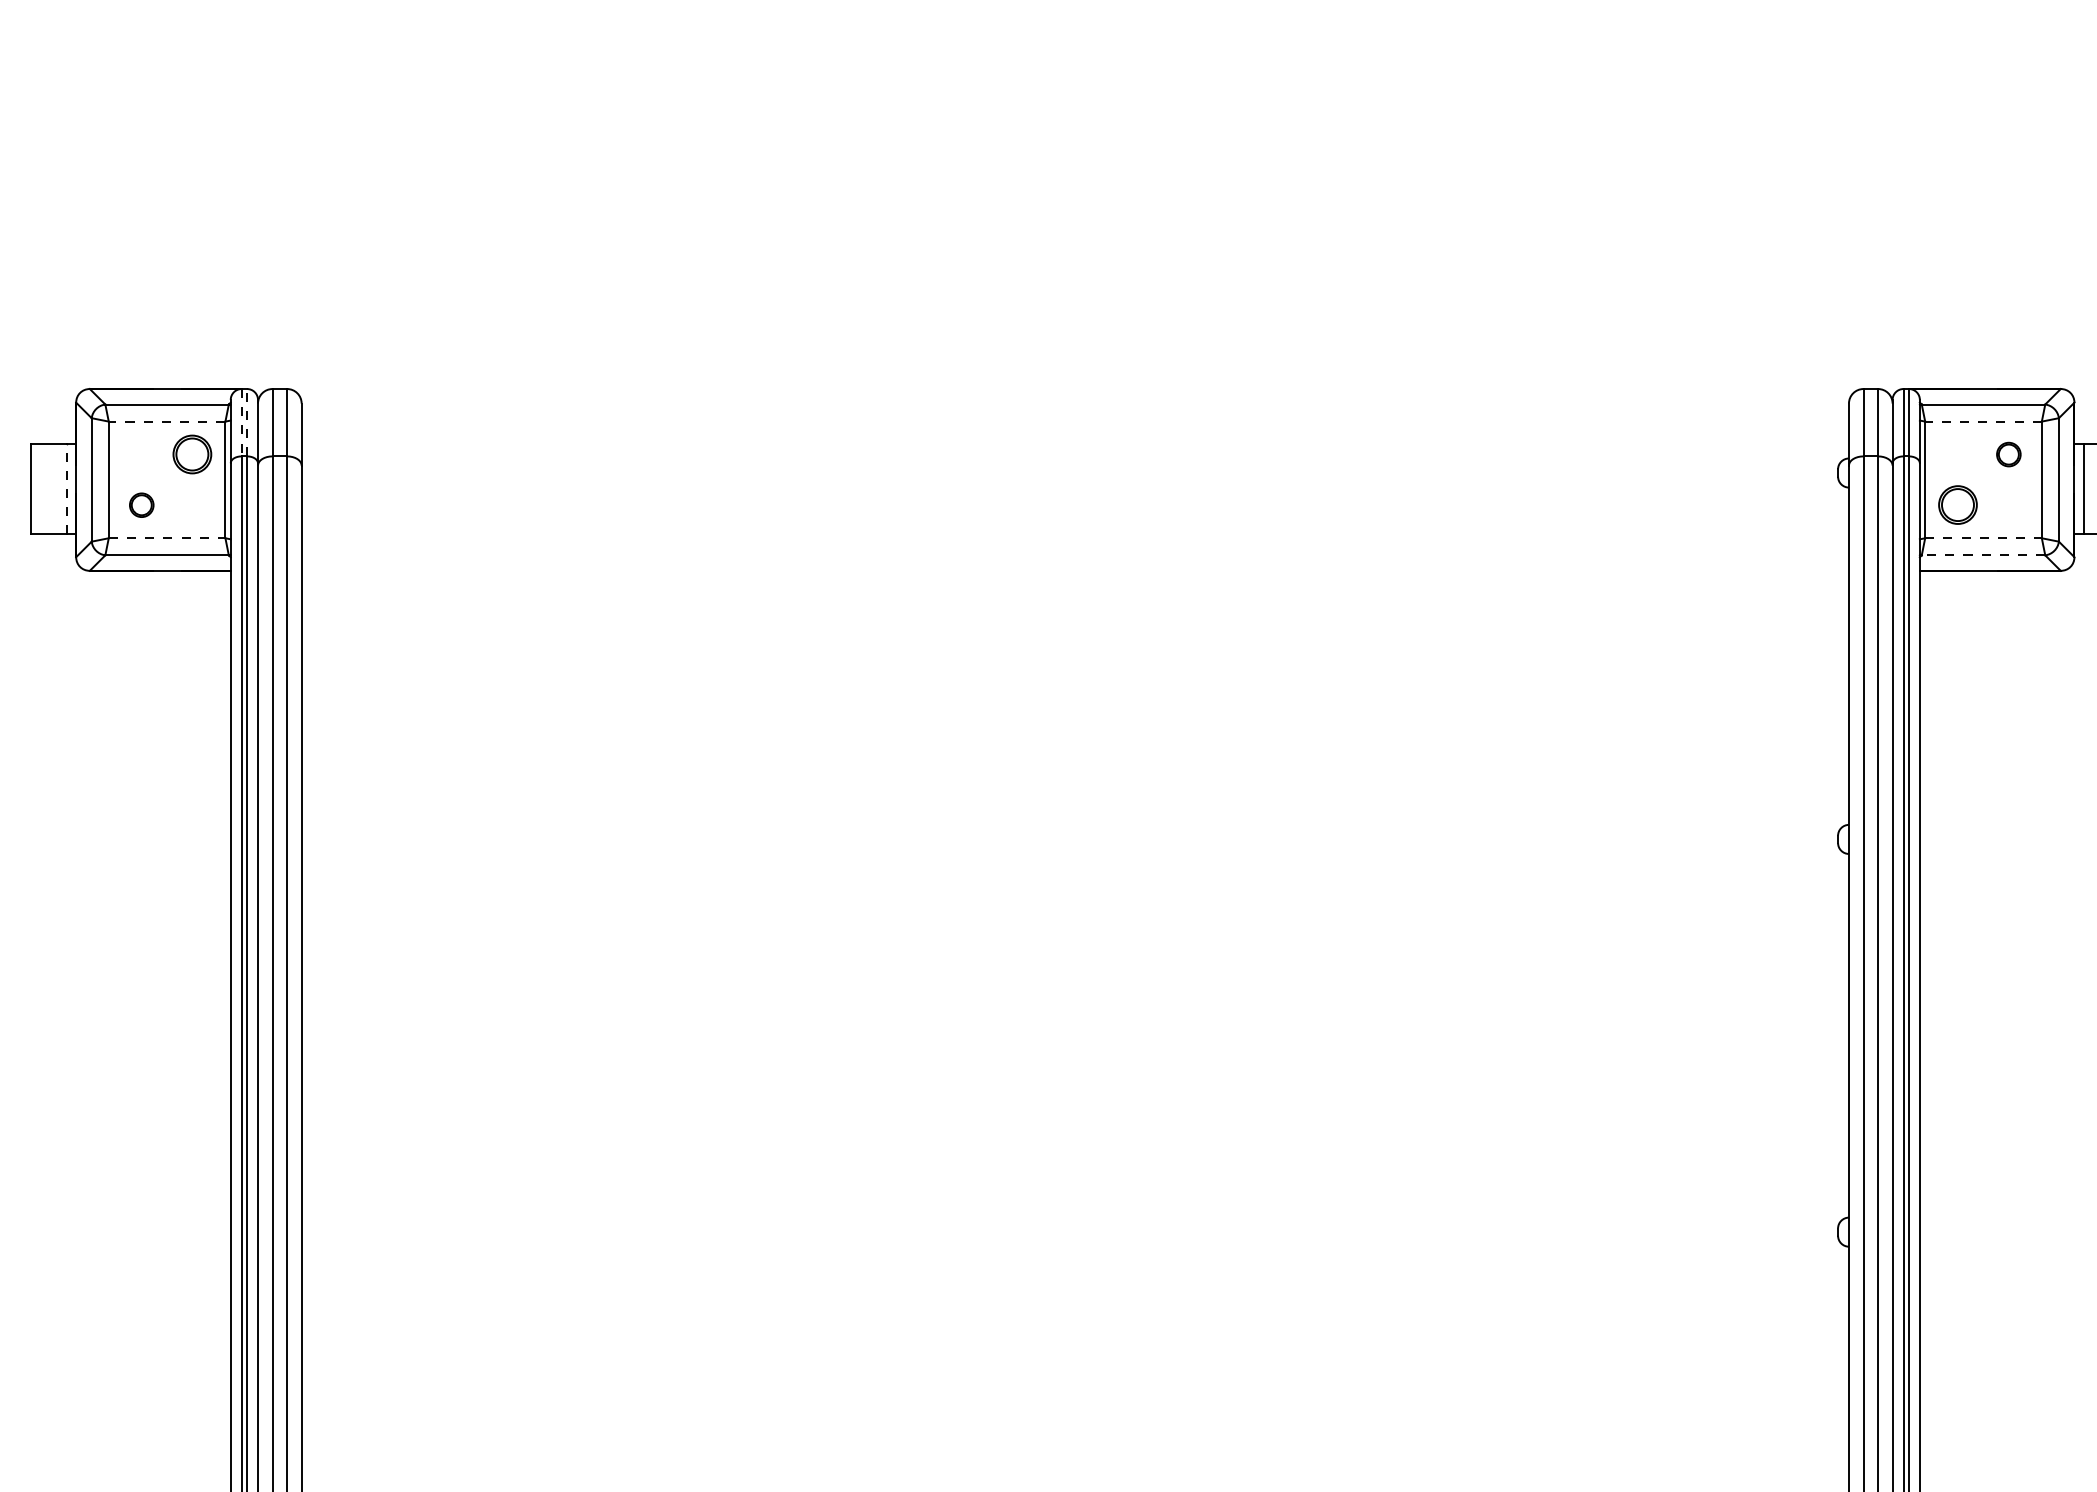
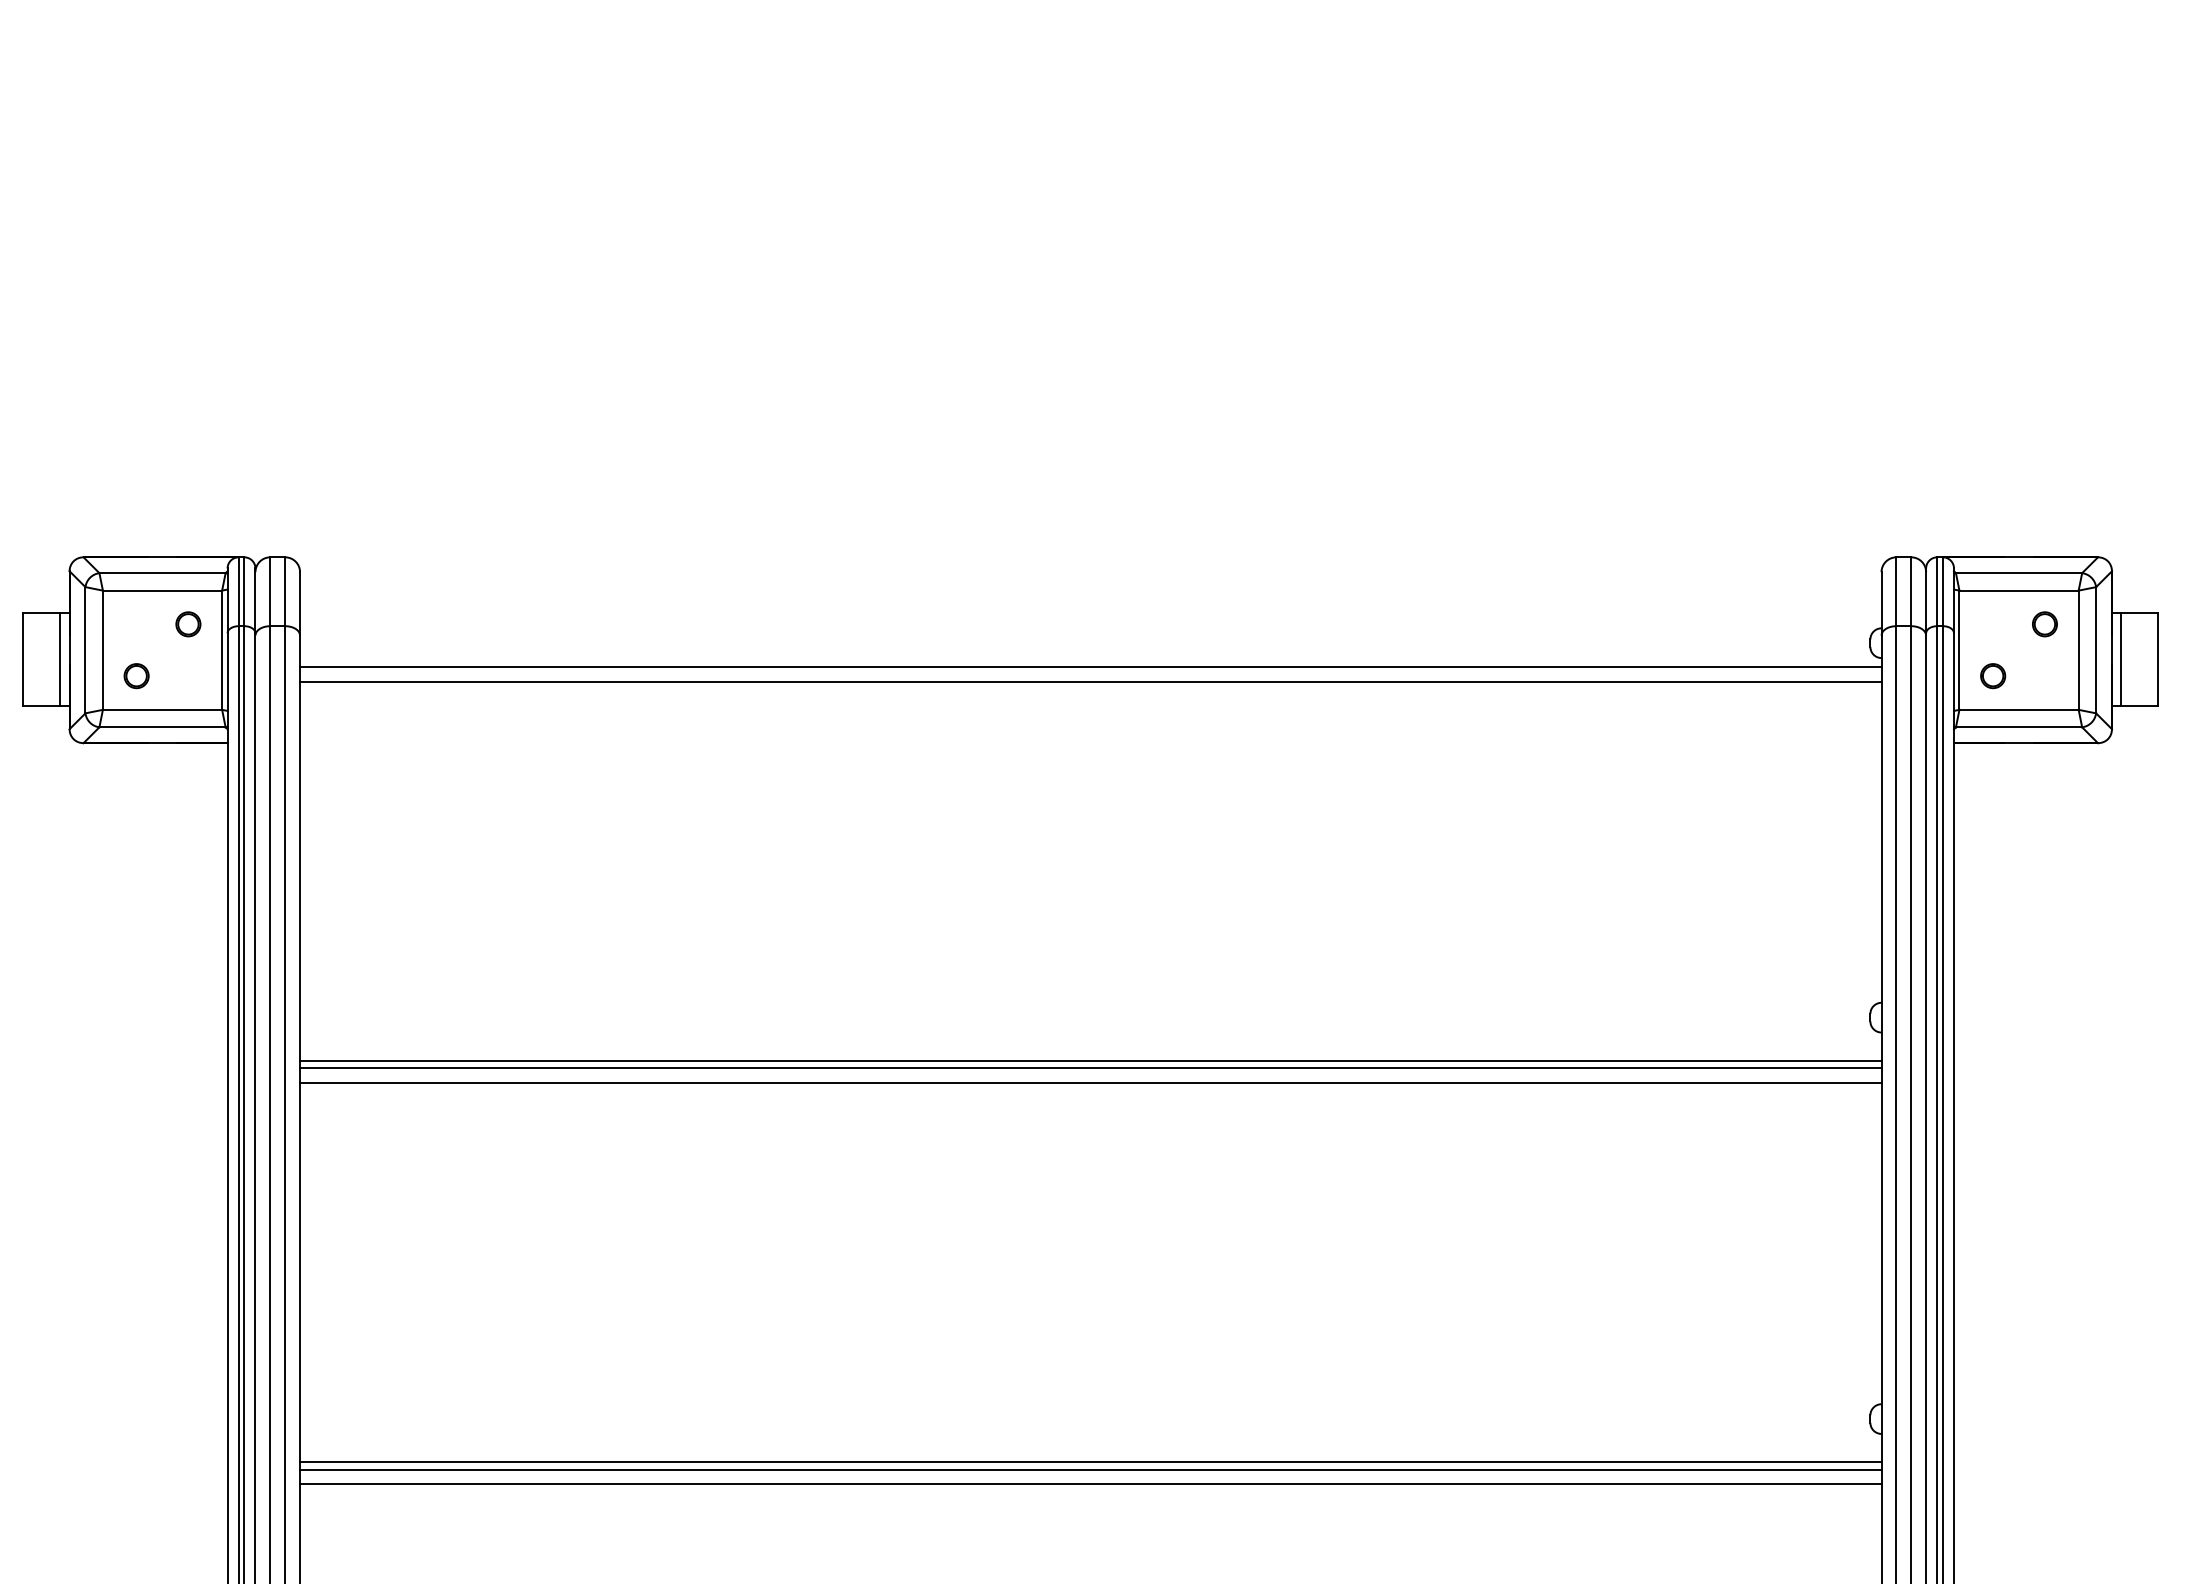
line: (167, 421) -> (162, 590), dashed -> solid
line: (1983, 421) -> (2019, 590), dashed -> solid
line: (247, 422) -> (244, 591), dashed -> solid
line: (241, 423) -> (238, 592), dashed -> solid
part: (192, 454) -> (188, 624), size x0.62
line: (67, 488) -> (60, 659), dashed -> solid
line: (1075, 495) -> (1090, 666), added
part: (1958, 505) -> (1993, 676), size x0.62
line: (1075, 510) -> (1090, 681), added
line: (167, 537) -> (162, 709), dashed -> solid
line: (1983, 537) -> (2019, 709), dashed -> solid
line: (1982, 555) -> (2018, 727), dashed -> solid
line: (1075, 881) -> (1090, 1060), added
line: (1075, 889) -> (1090, 1068), added
line: (1075, 902) -> (1090, 1082), added
line: (1075, 1274) -> (1090, 1462), added
line: (1075, 1281) -> (1090, 1469), added
line: (1075, 1296) -> (1090, 1484), added

